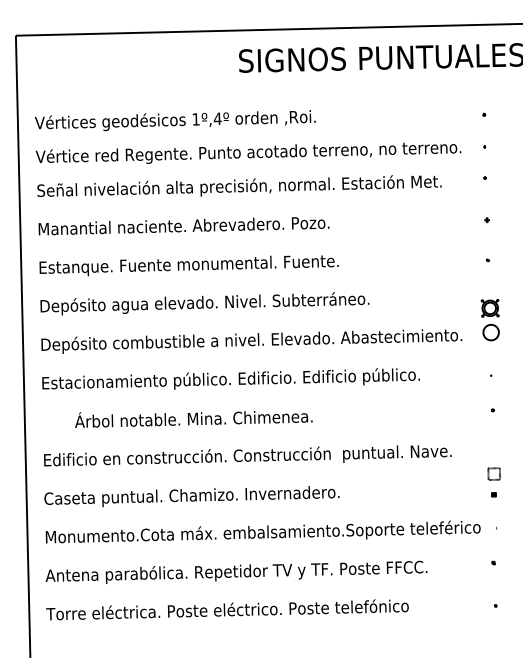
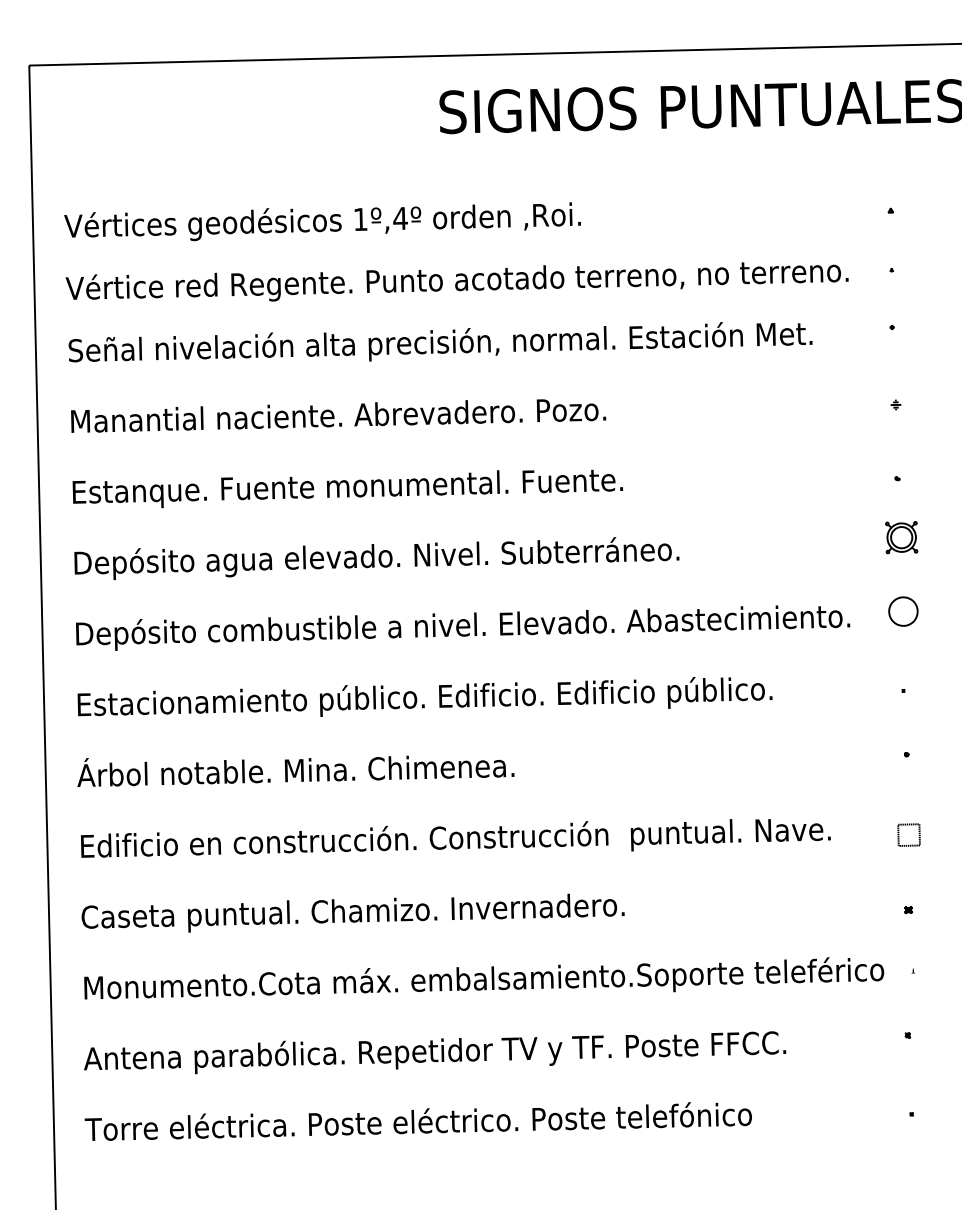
part: (489, 308) -> (900, 537), moved
text: (193, 419) -> (295, 771), moved
part: (493, 473) -> (907, 833), moved

